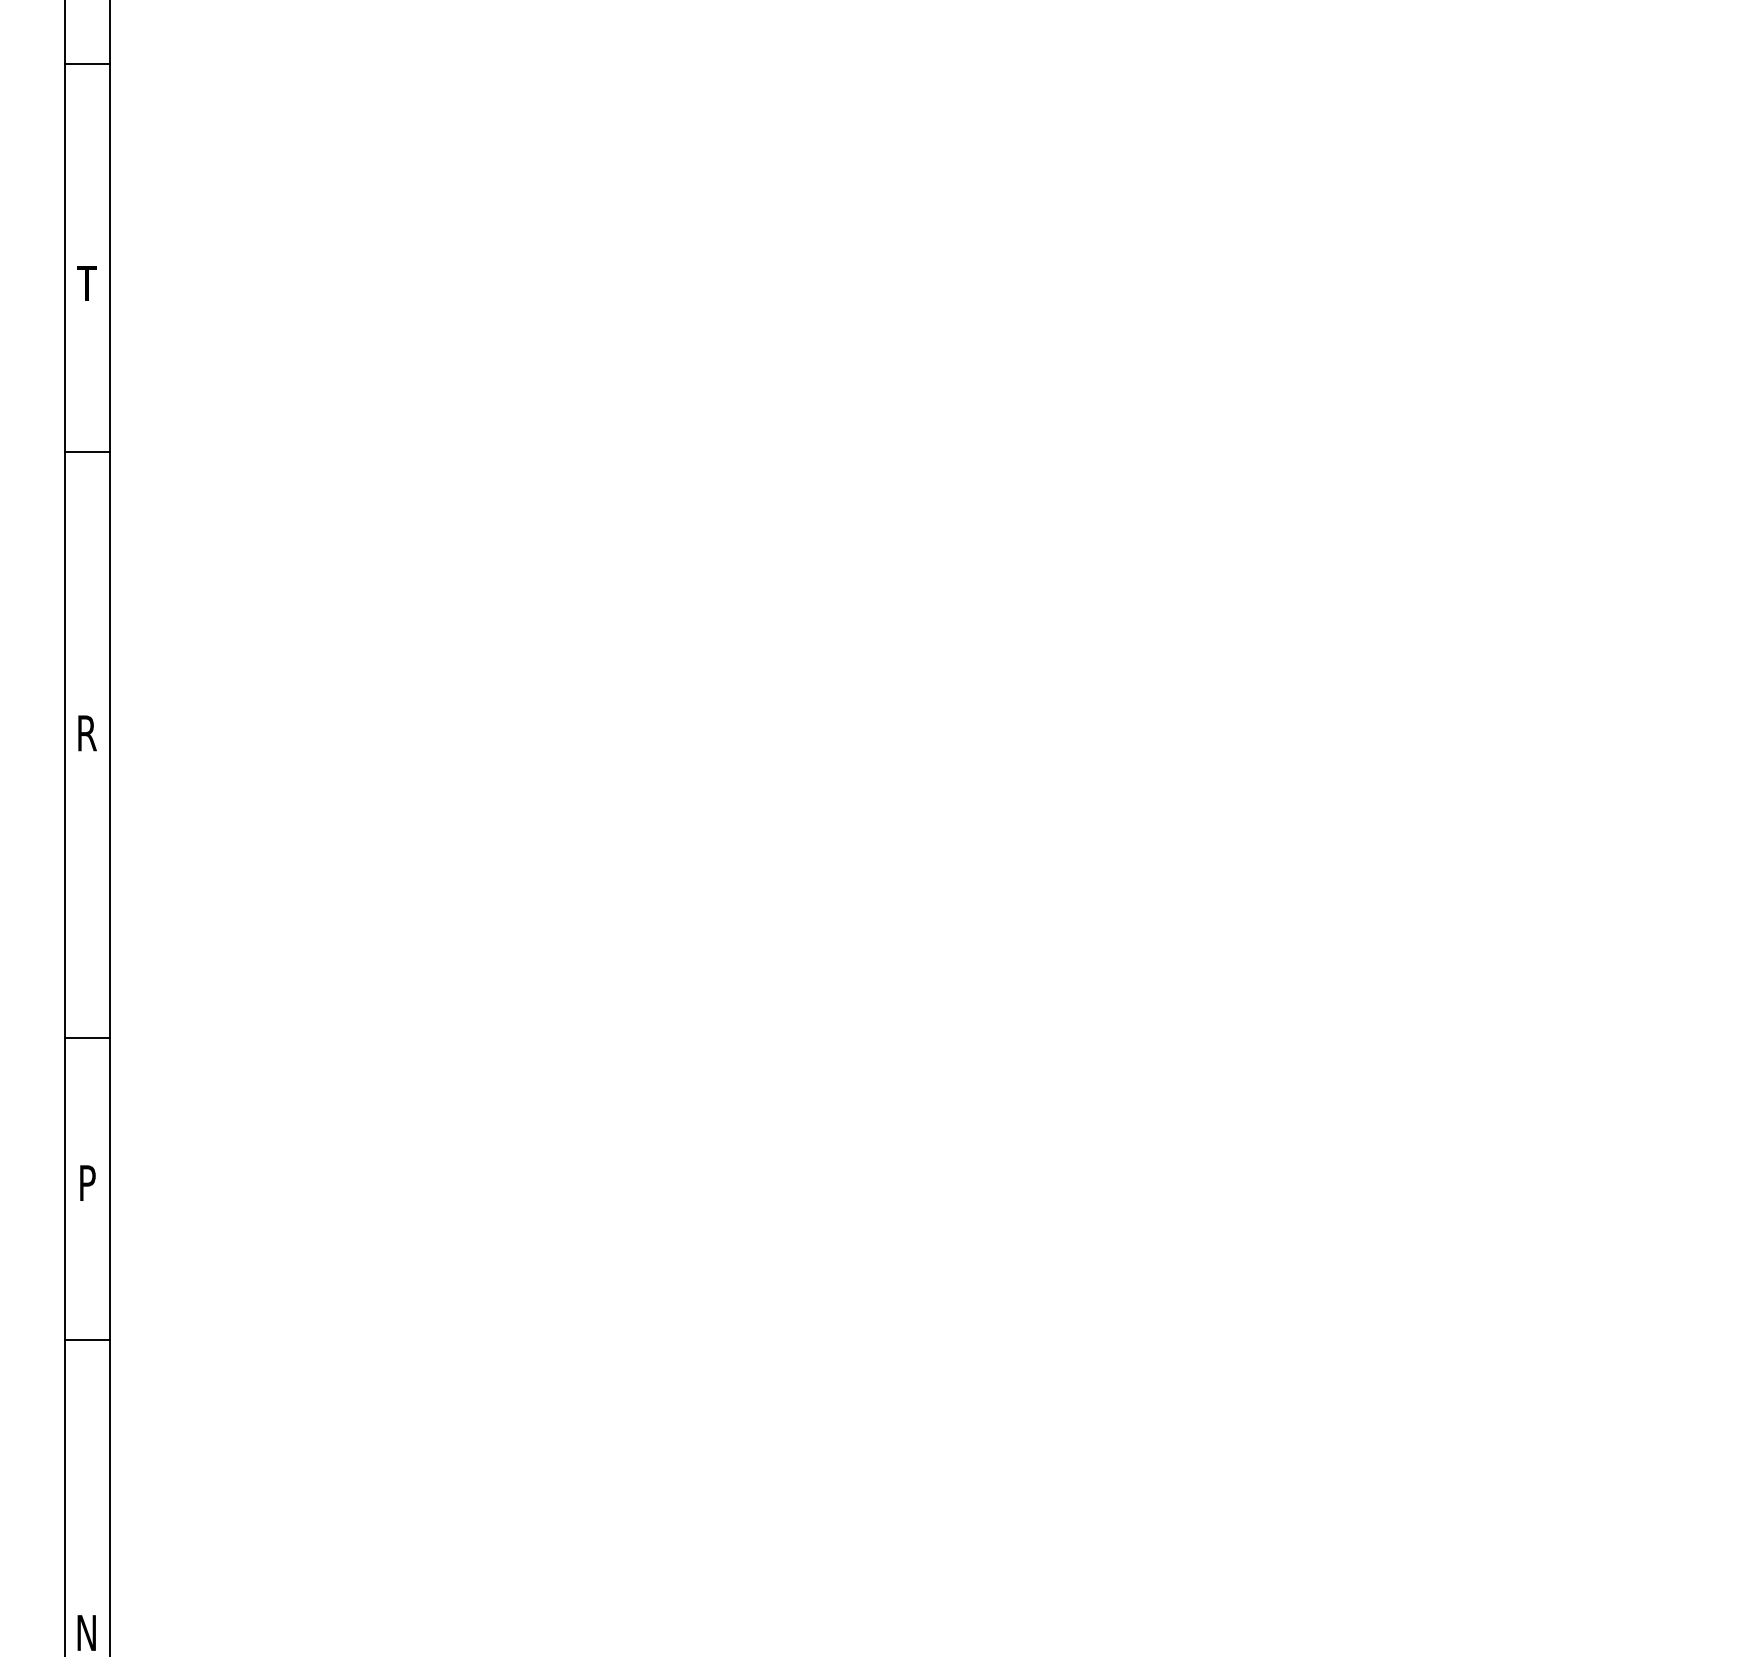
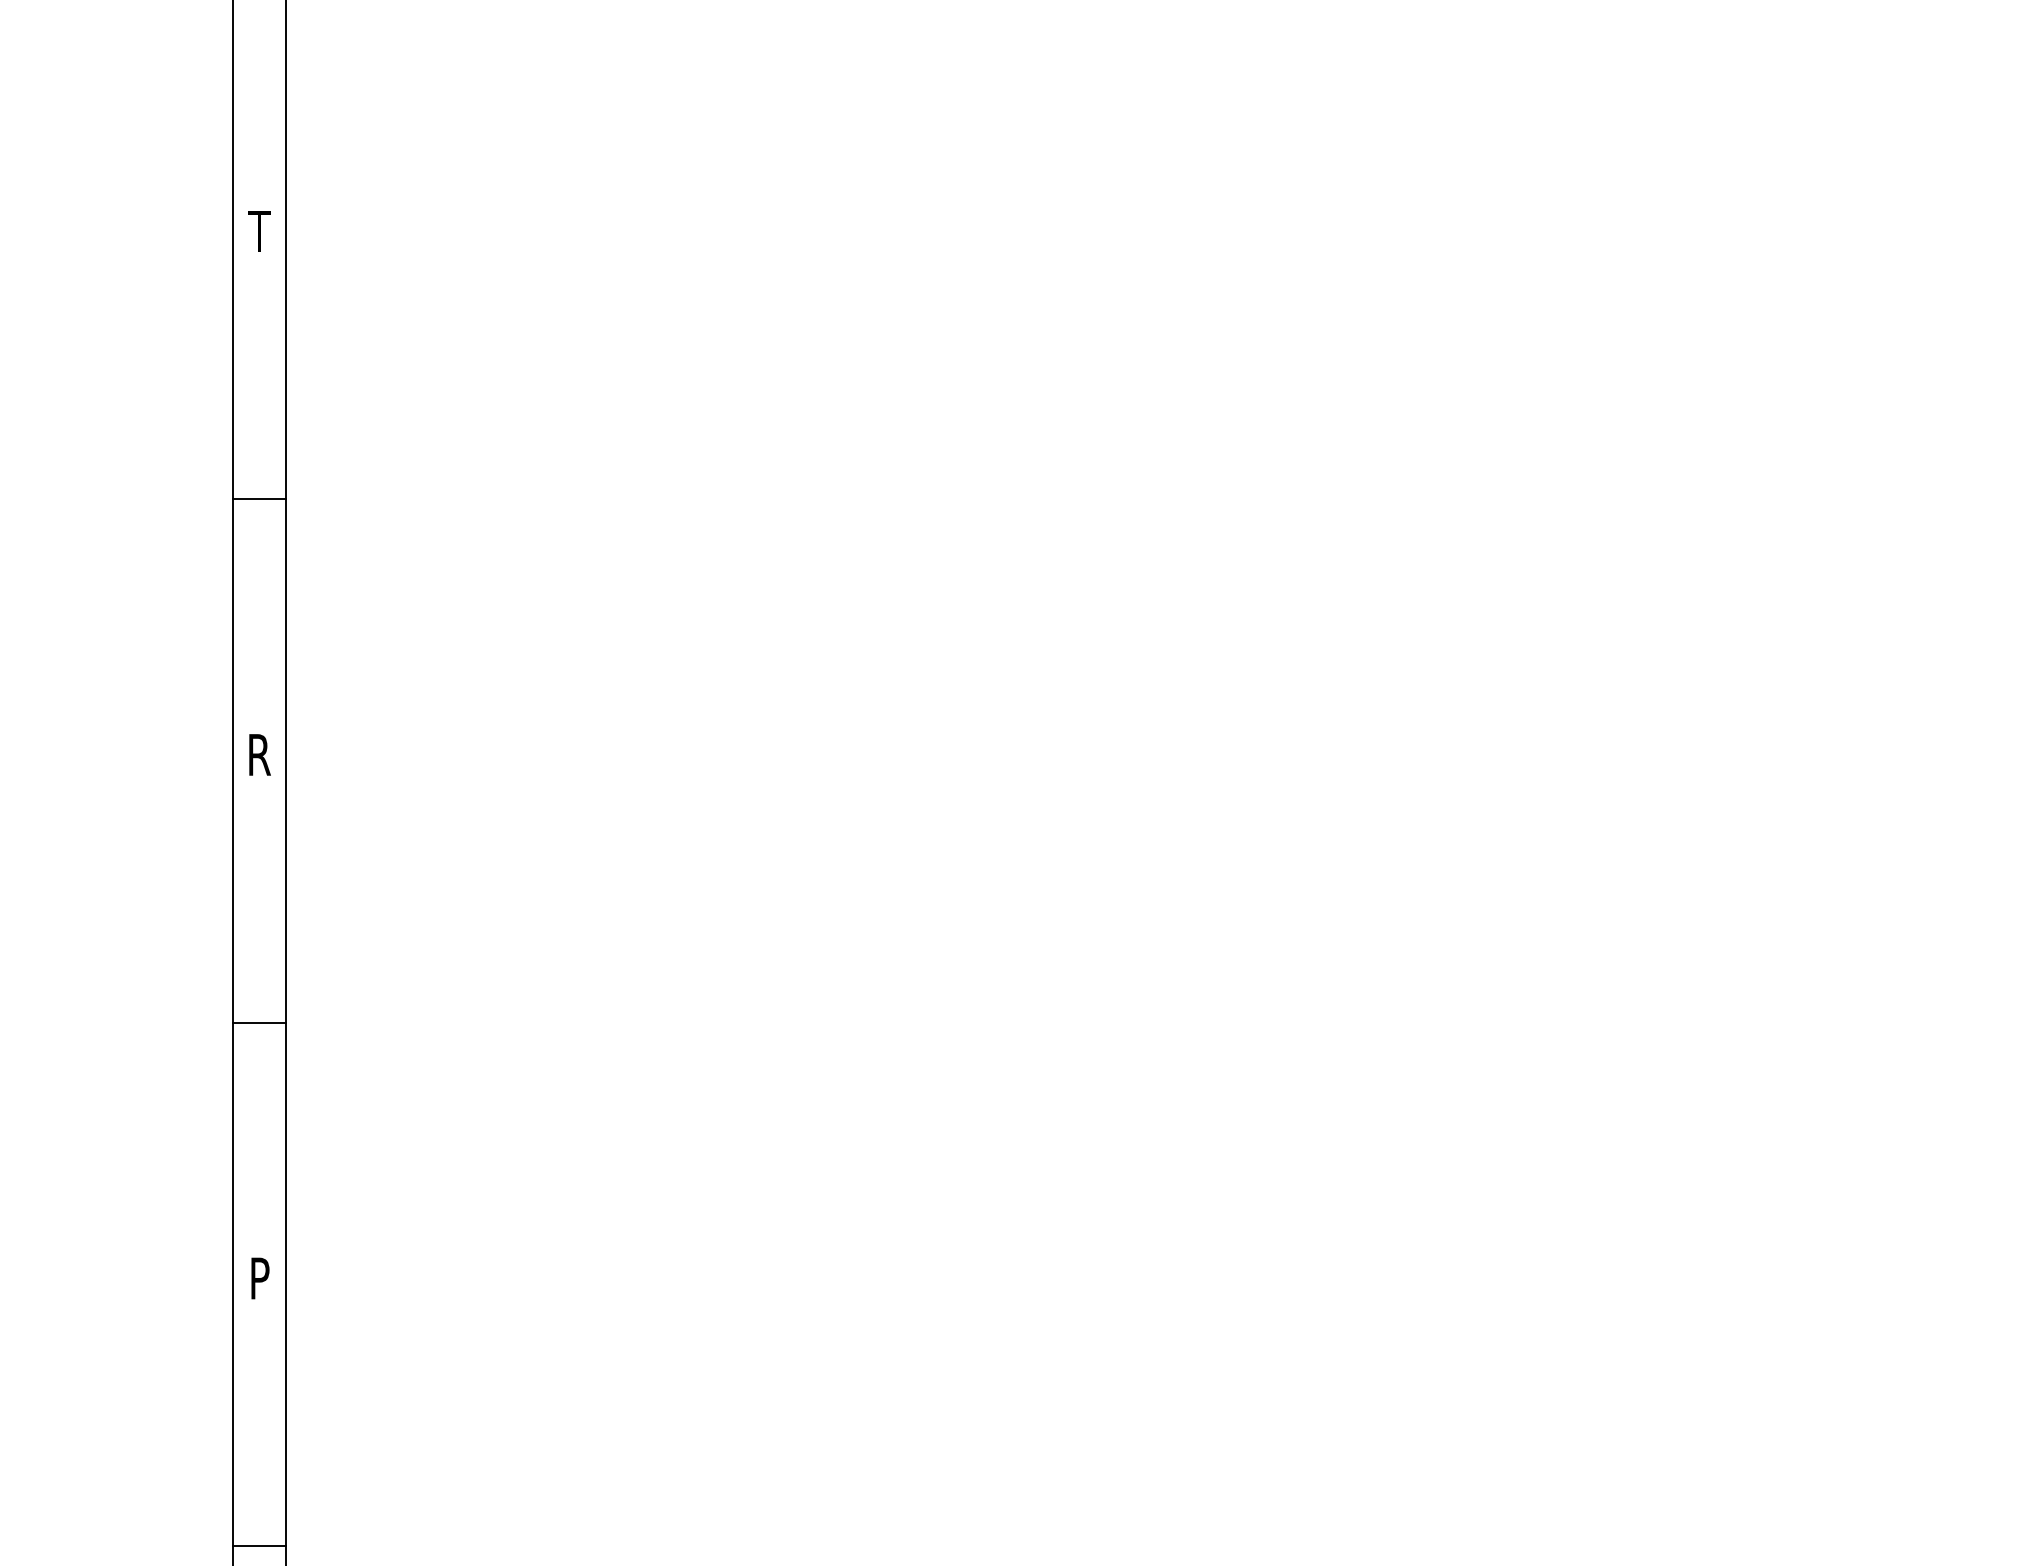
line: (86, 451) -> (258, 499), moved
line: (86, 1038) -> (258, 1022), moved
line: (86, 1340) -> (258, 1546), moved

